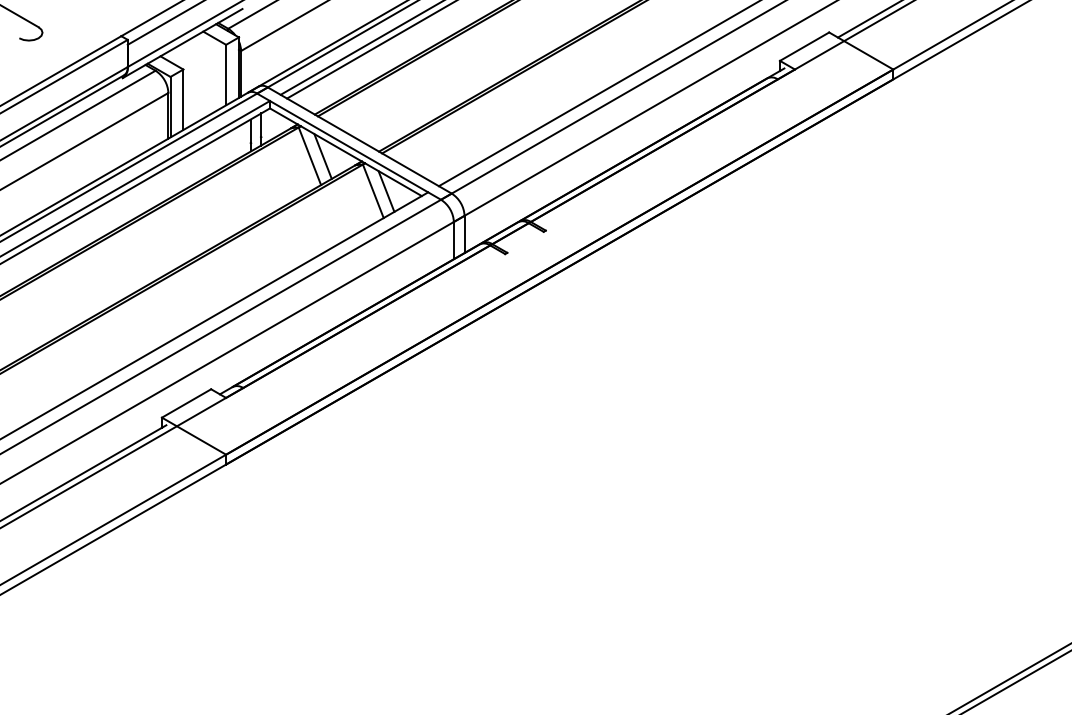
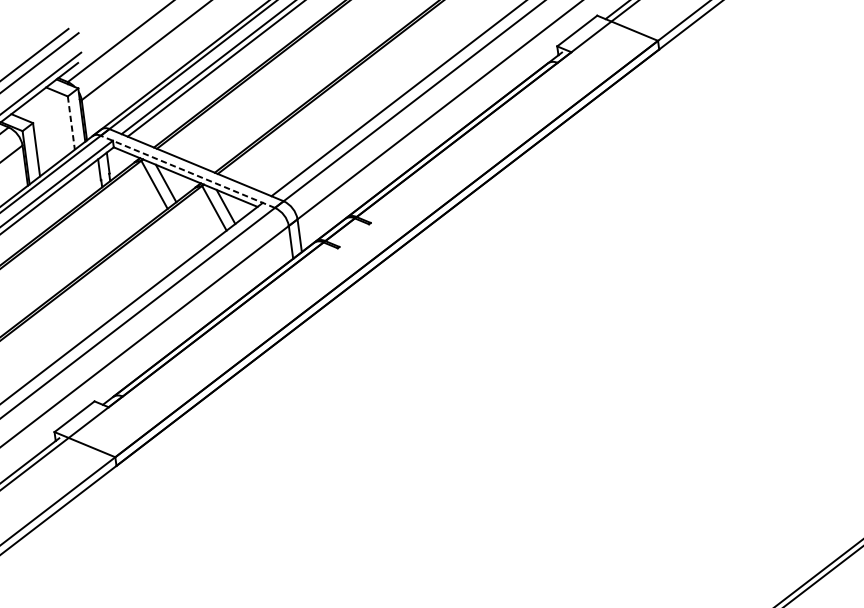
line: (226, 75) -> (71, 123), solid -> dashed
line: (348, 146) -> (187, 171), solid -> dashed

